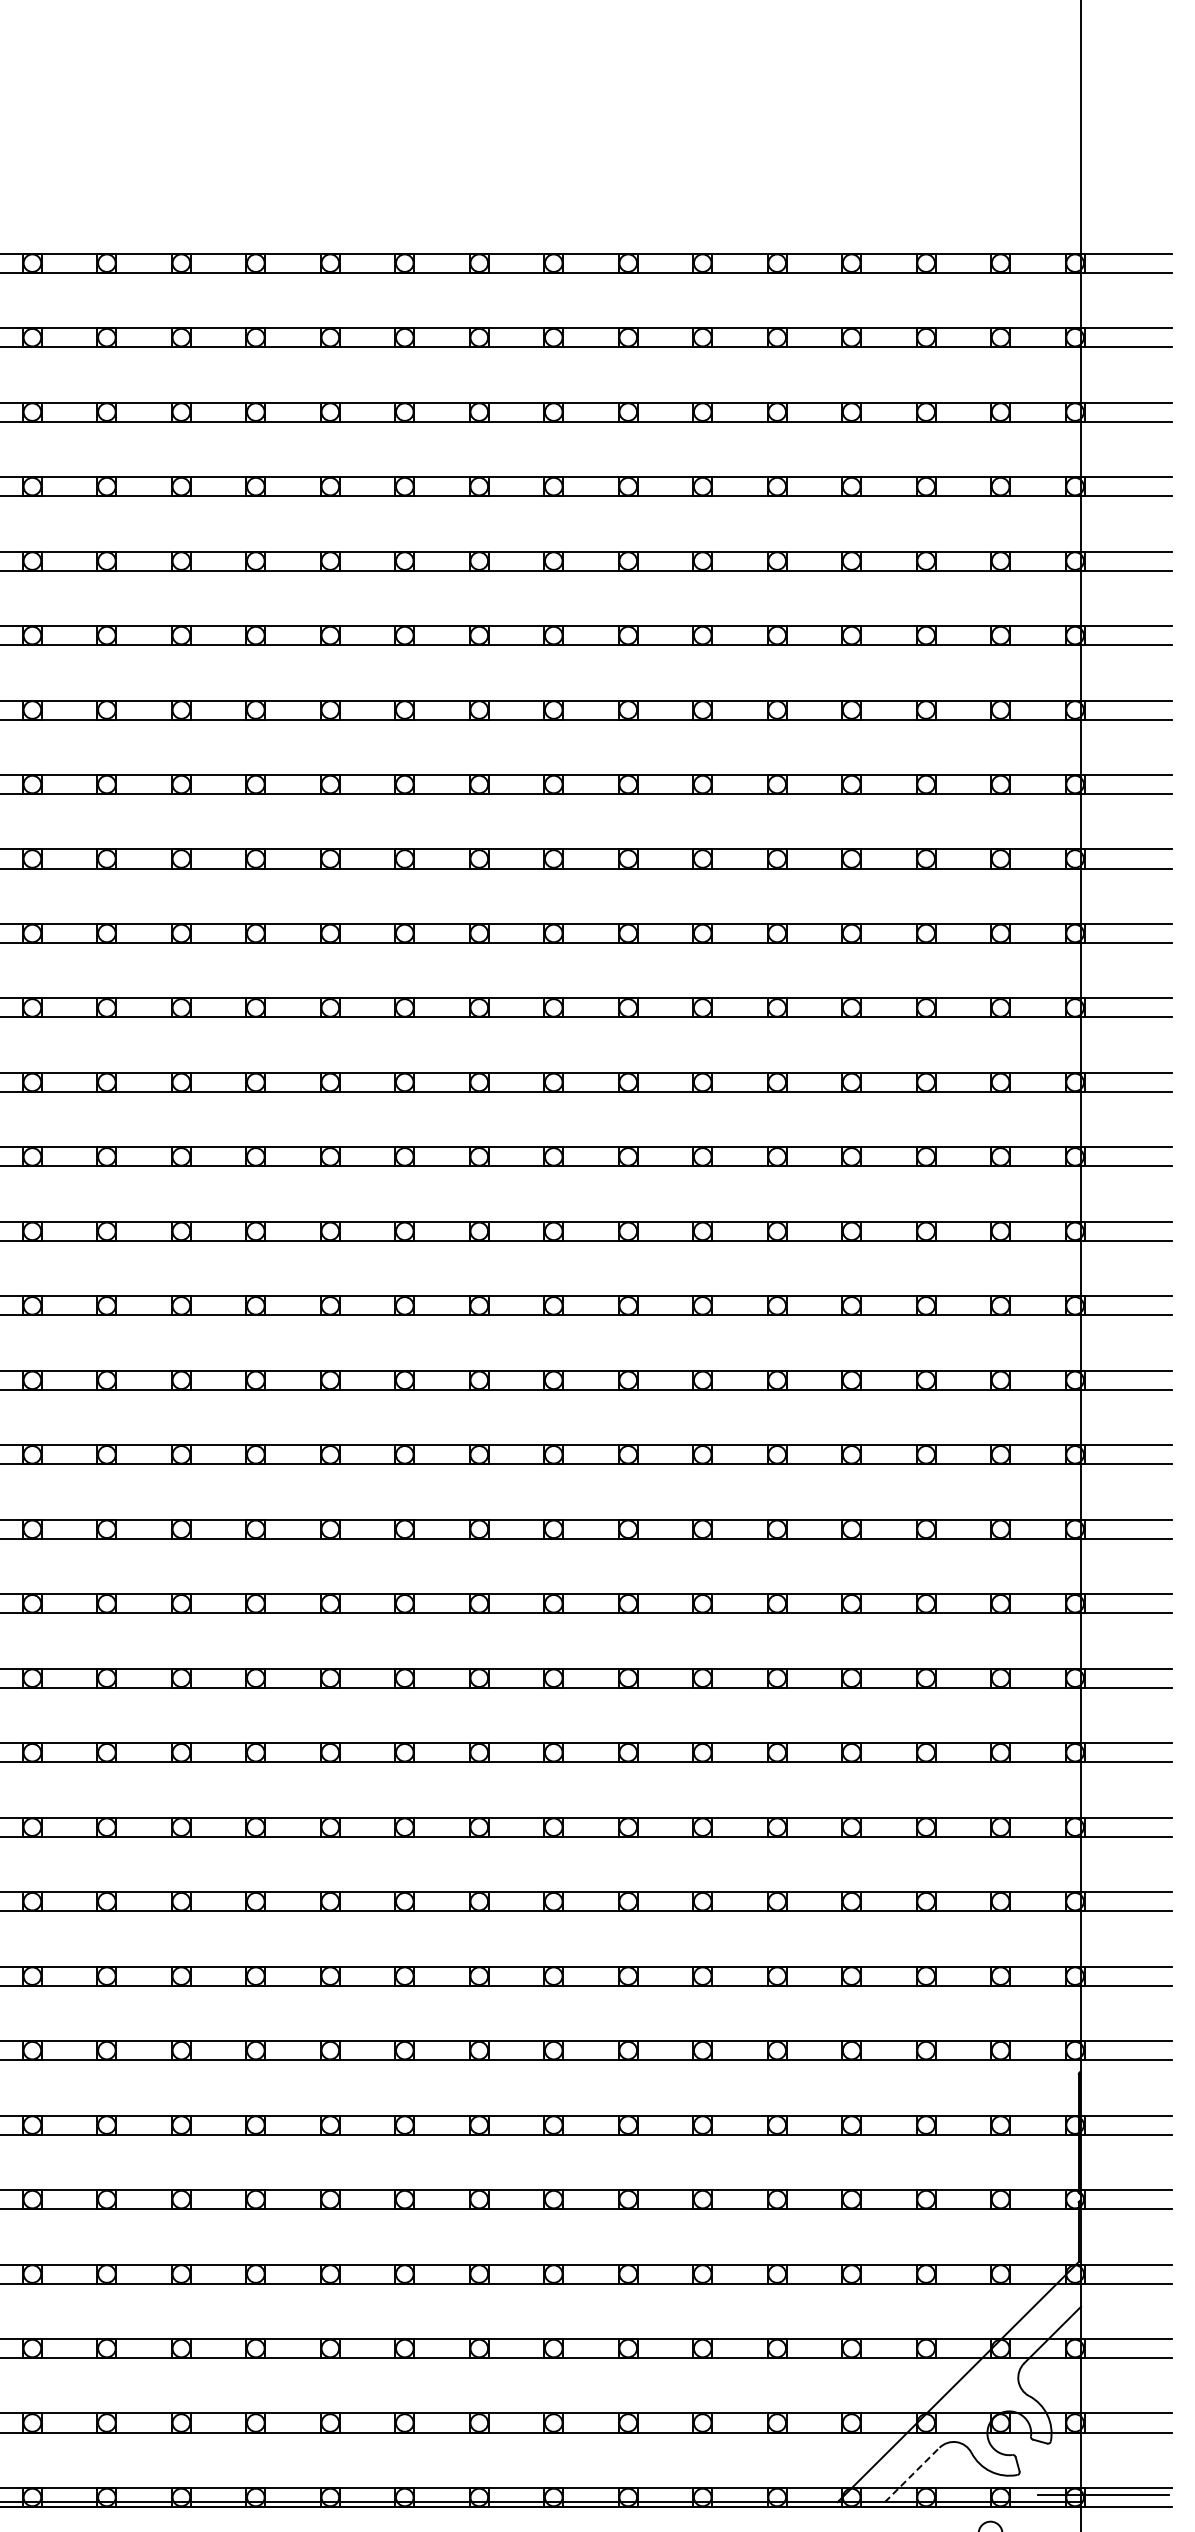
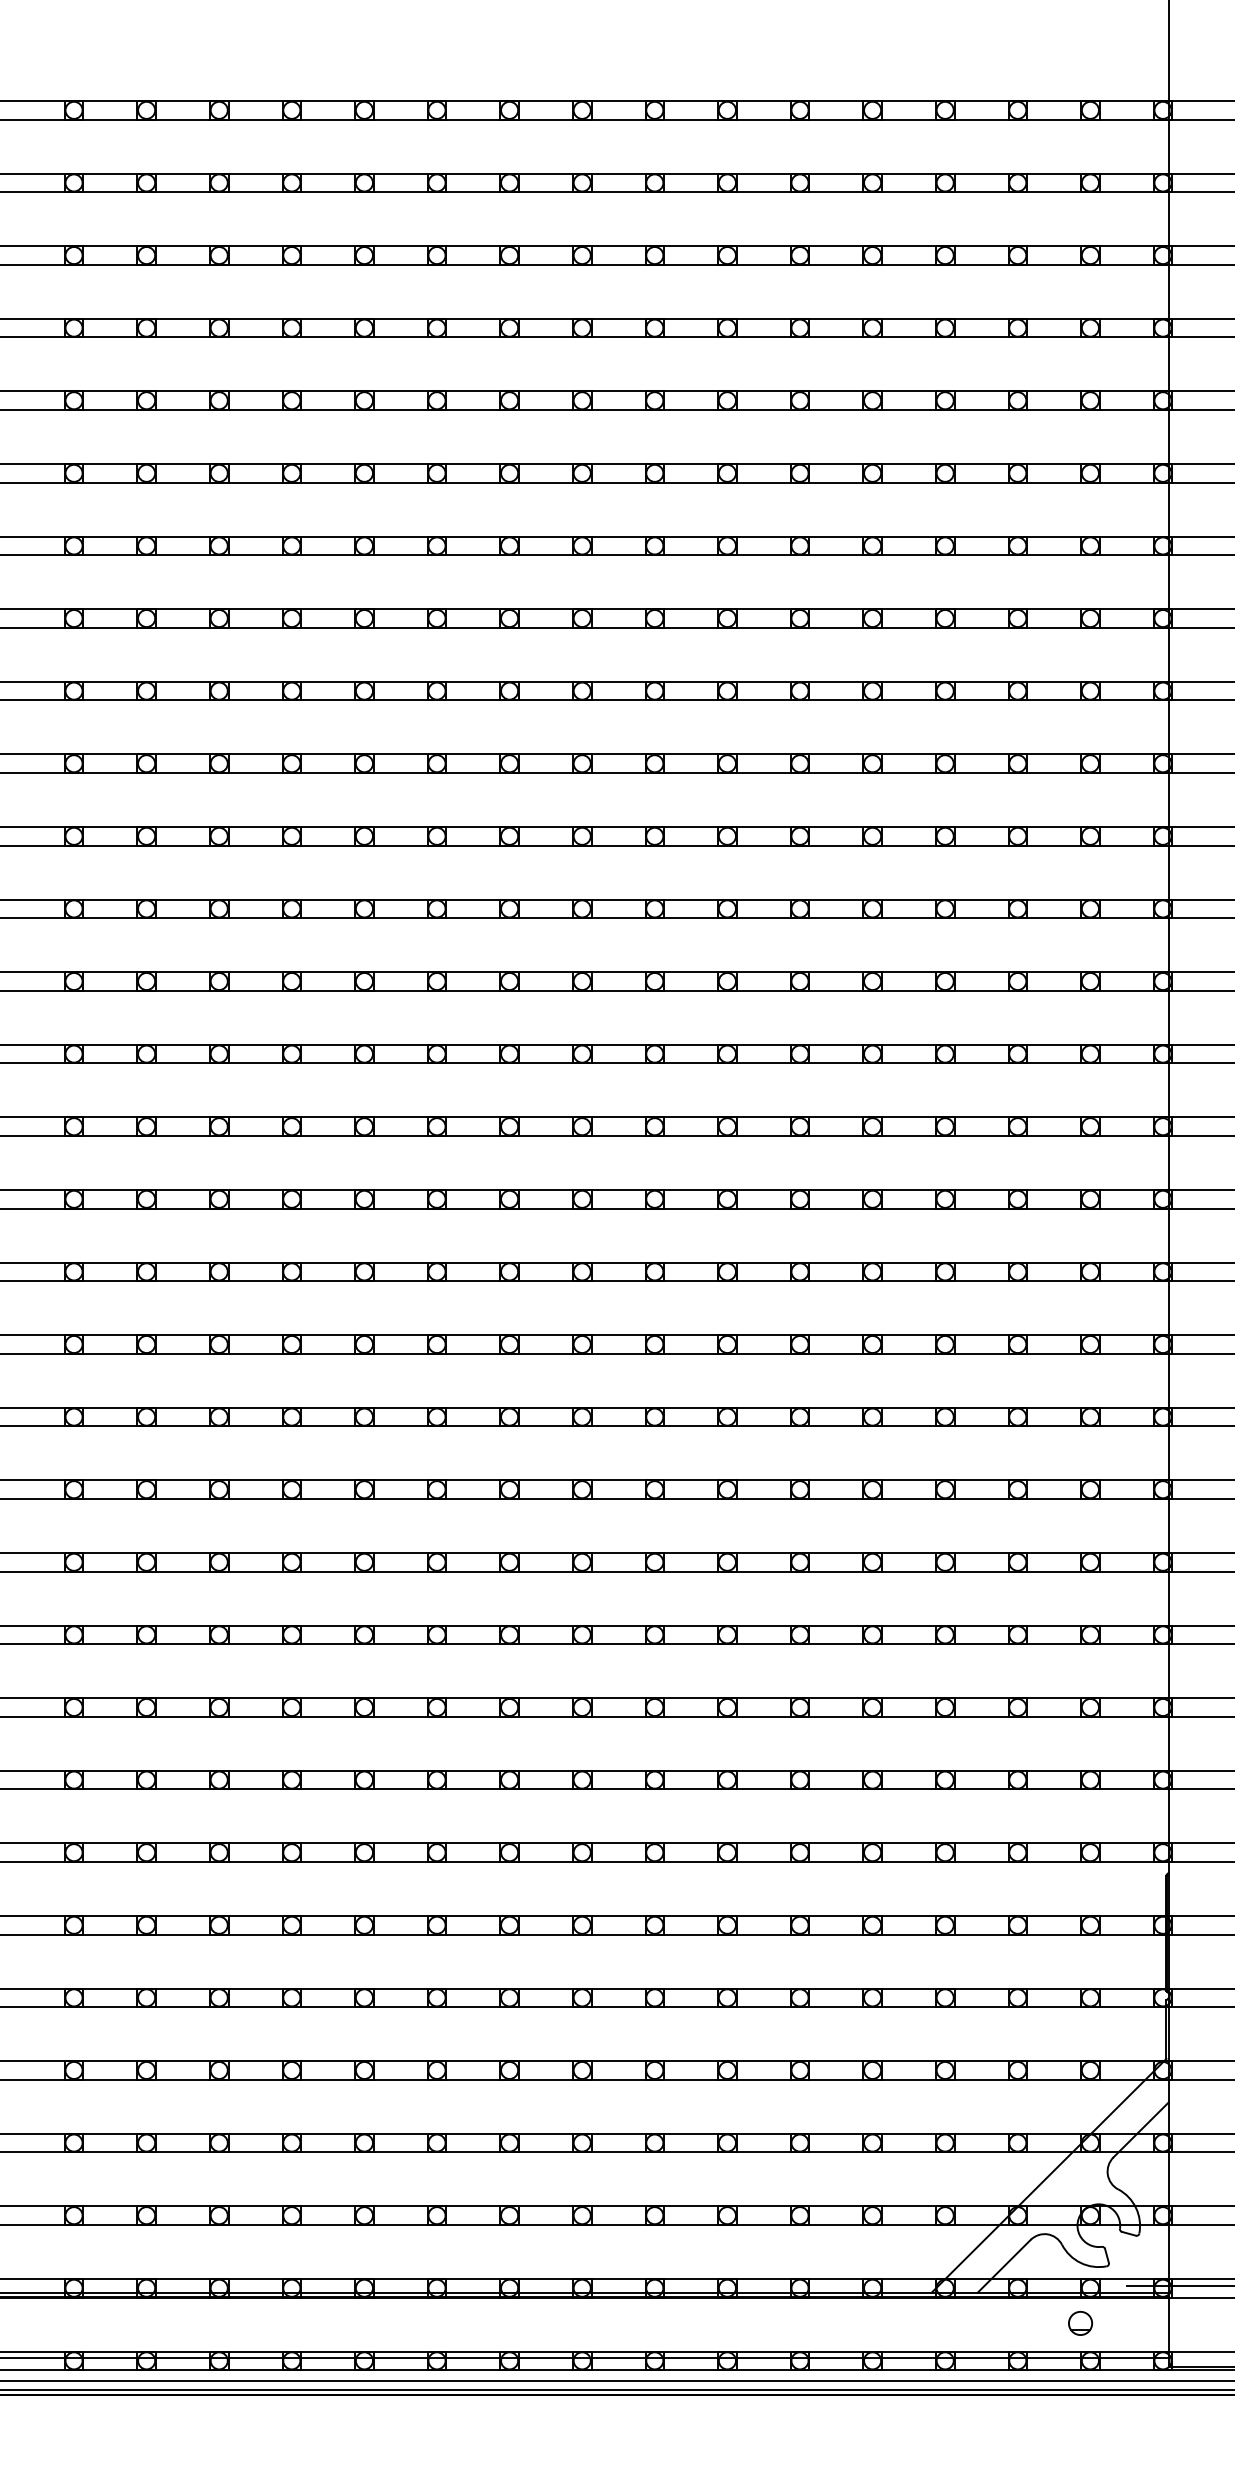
line: (912, 2475) -> (1004, 2266), dashed -> solid

